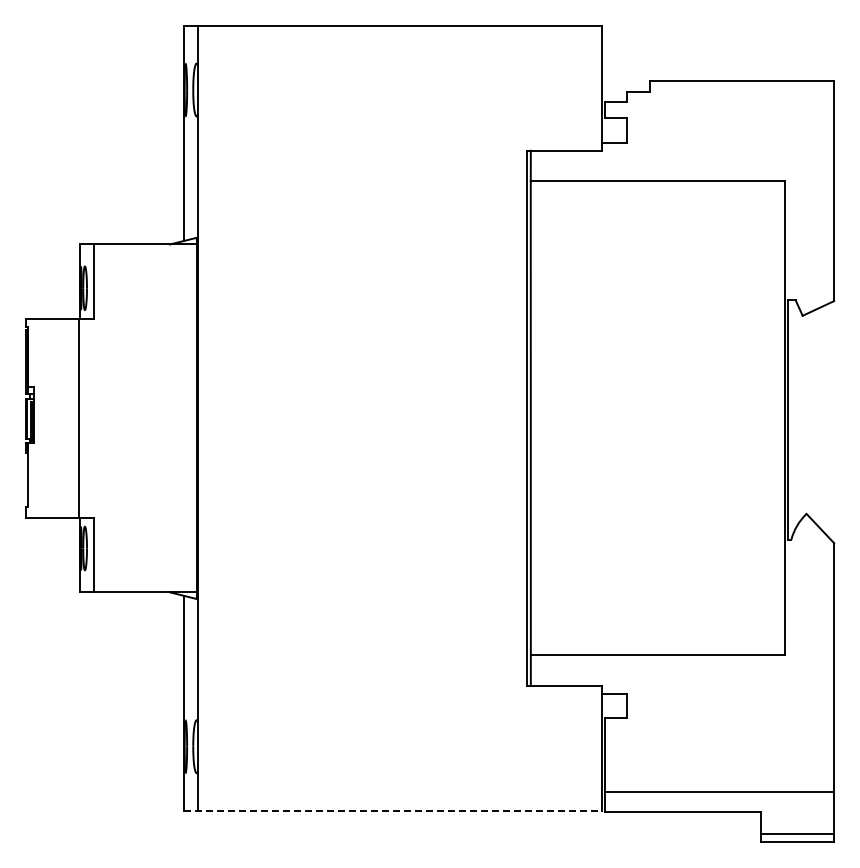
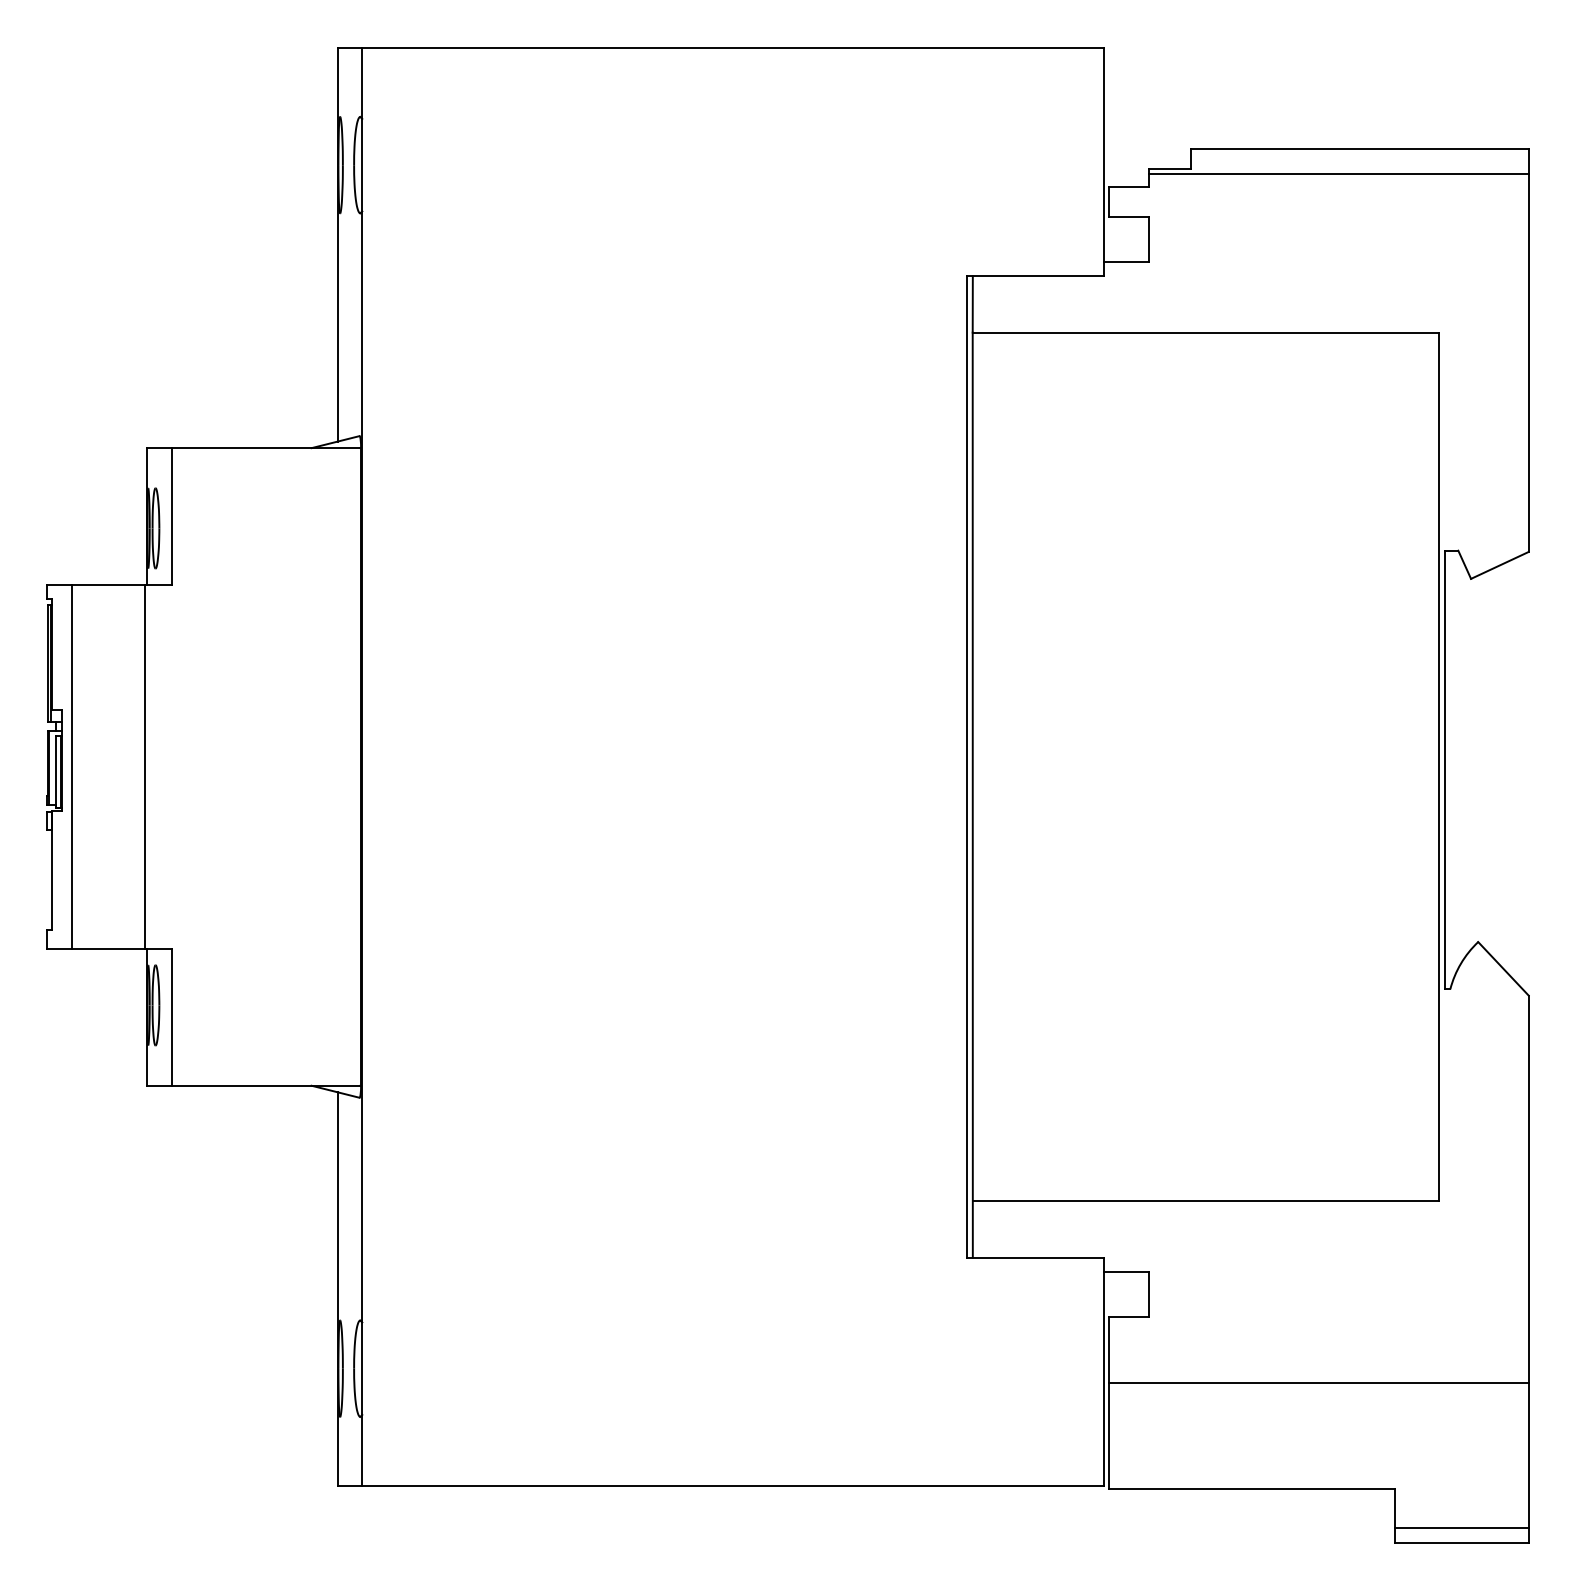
line: (730, 94) -> (1338, 173), added
line: (39, 418) -> (72, 767), added
line: (719, 792) -> (1318, 1382), moved
line: (393, 810) -> (721, 1485), dashed -> solid

